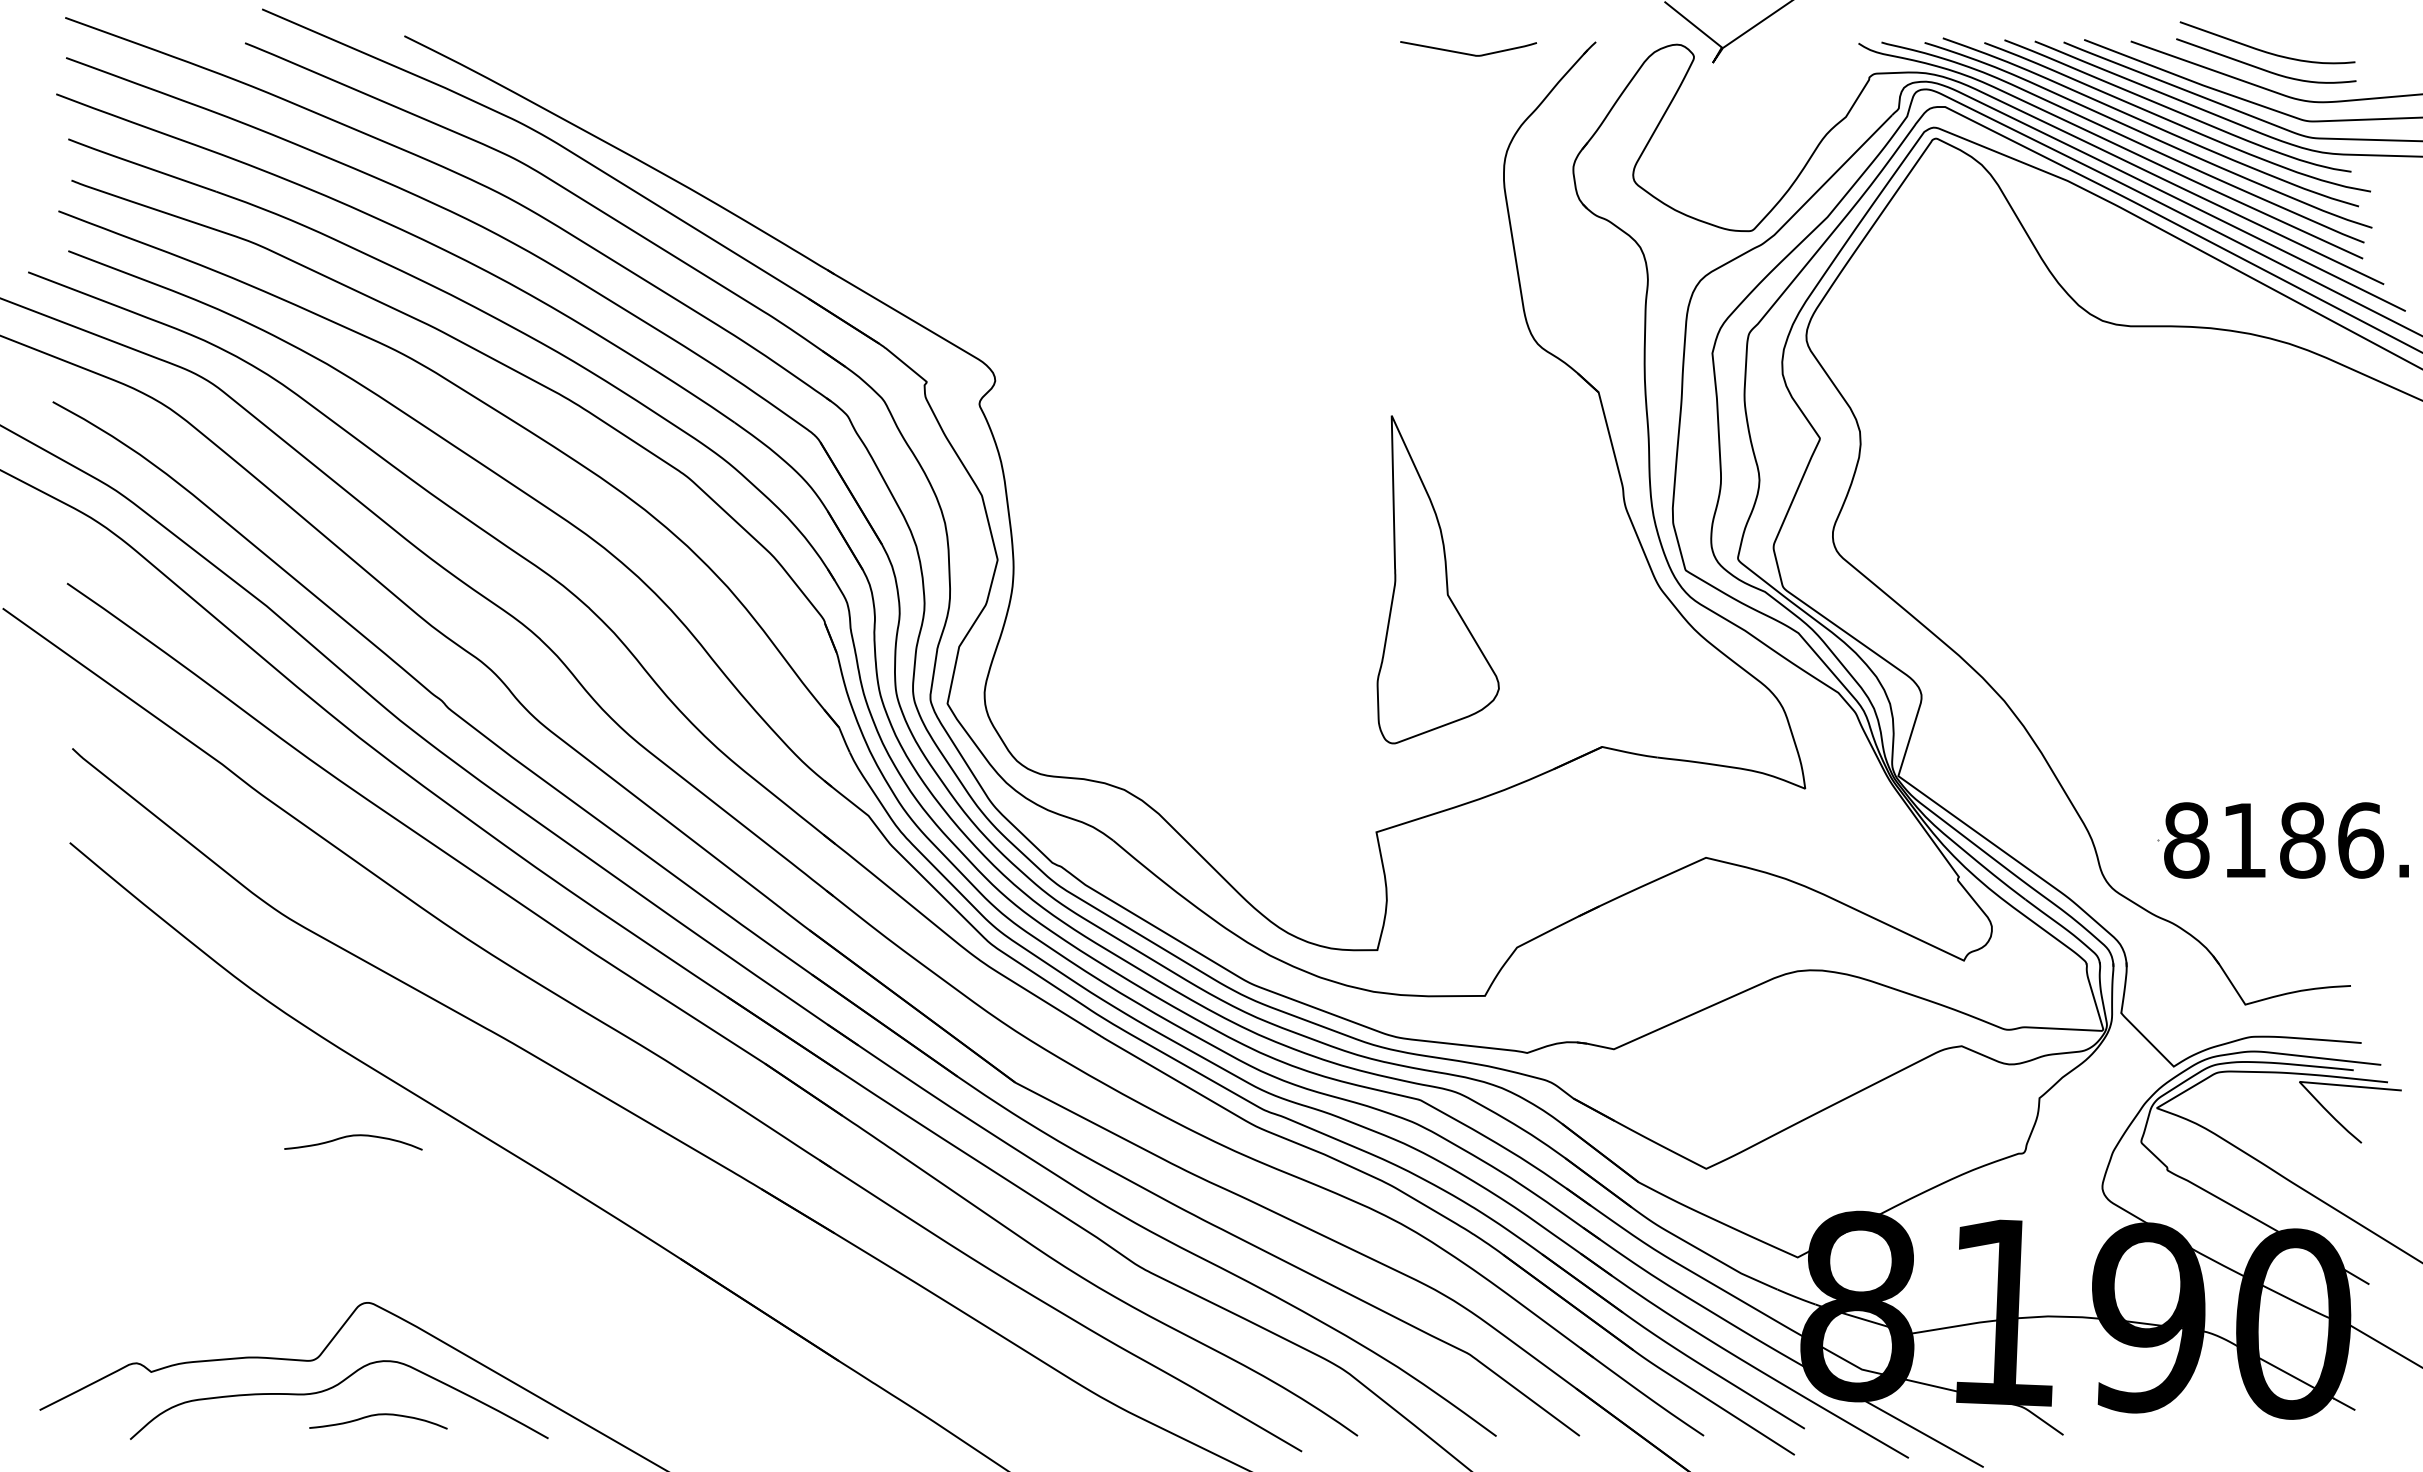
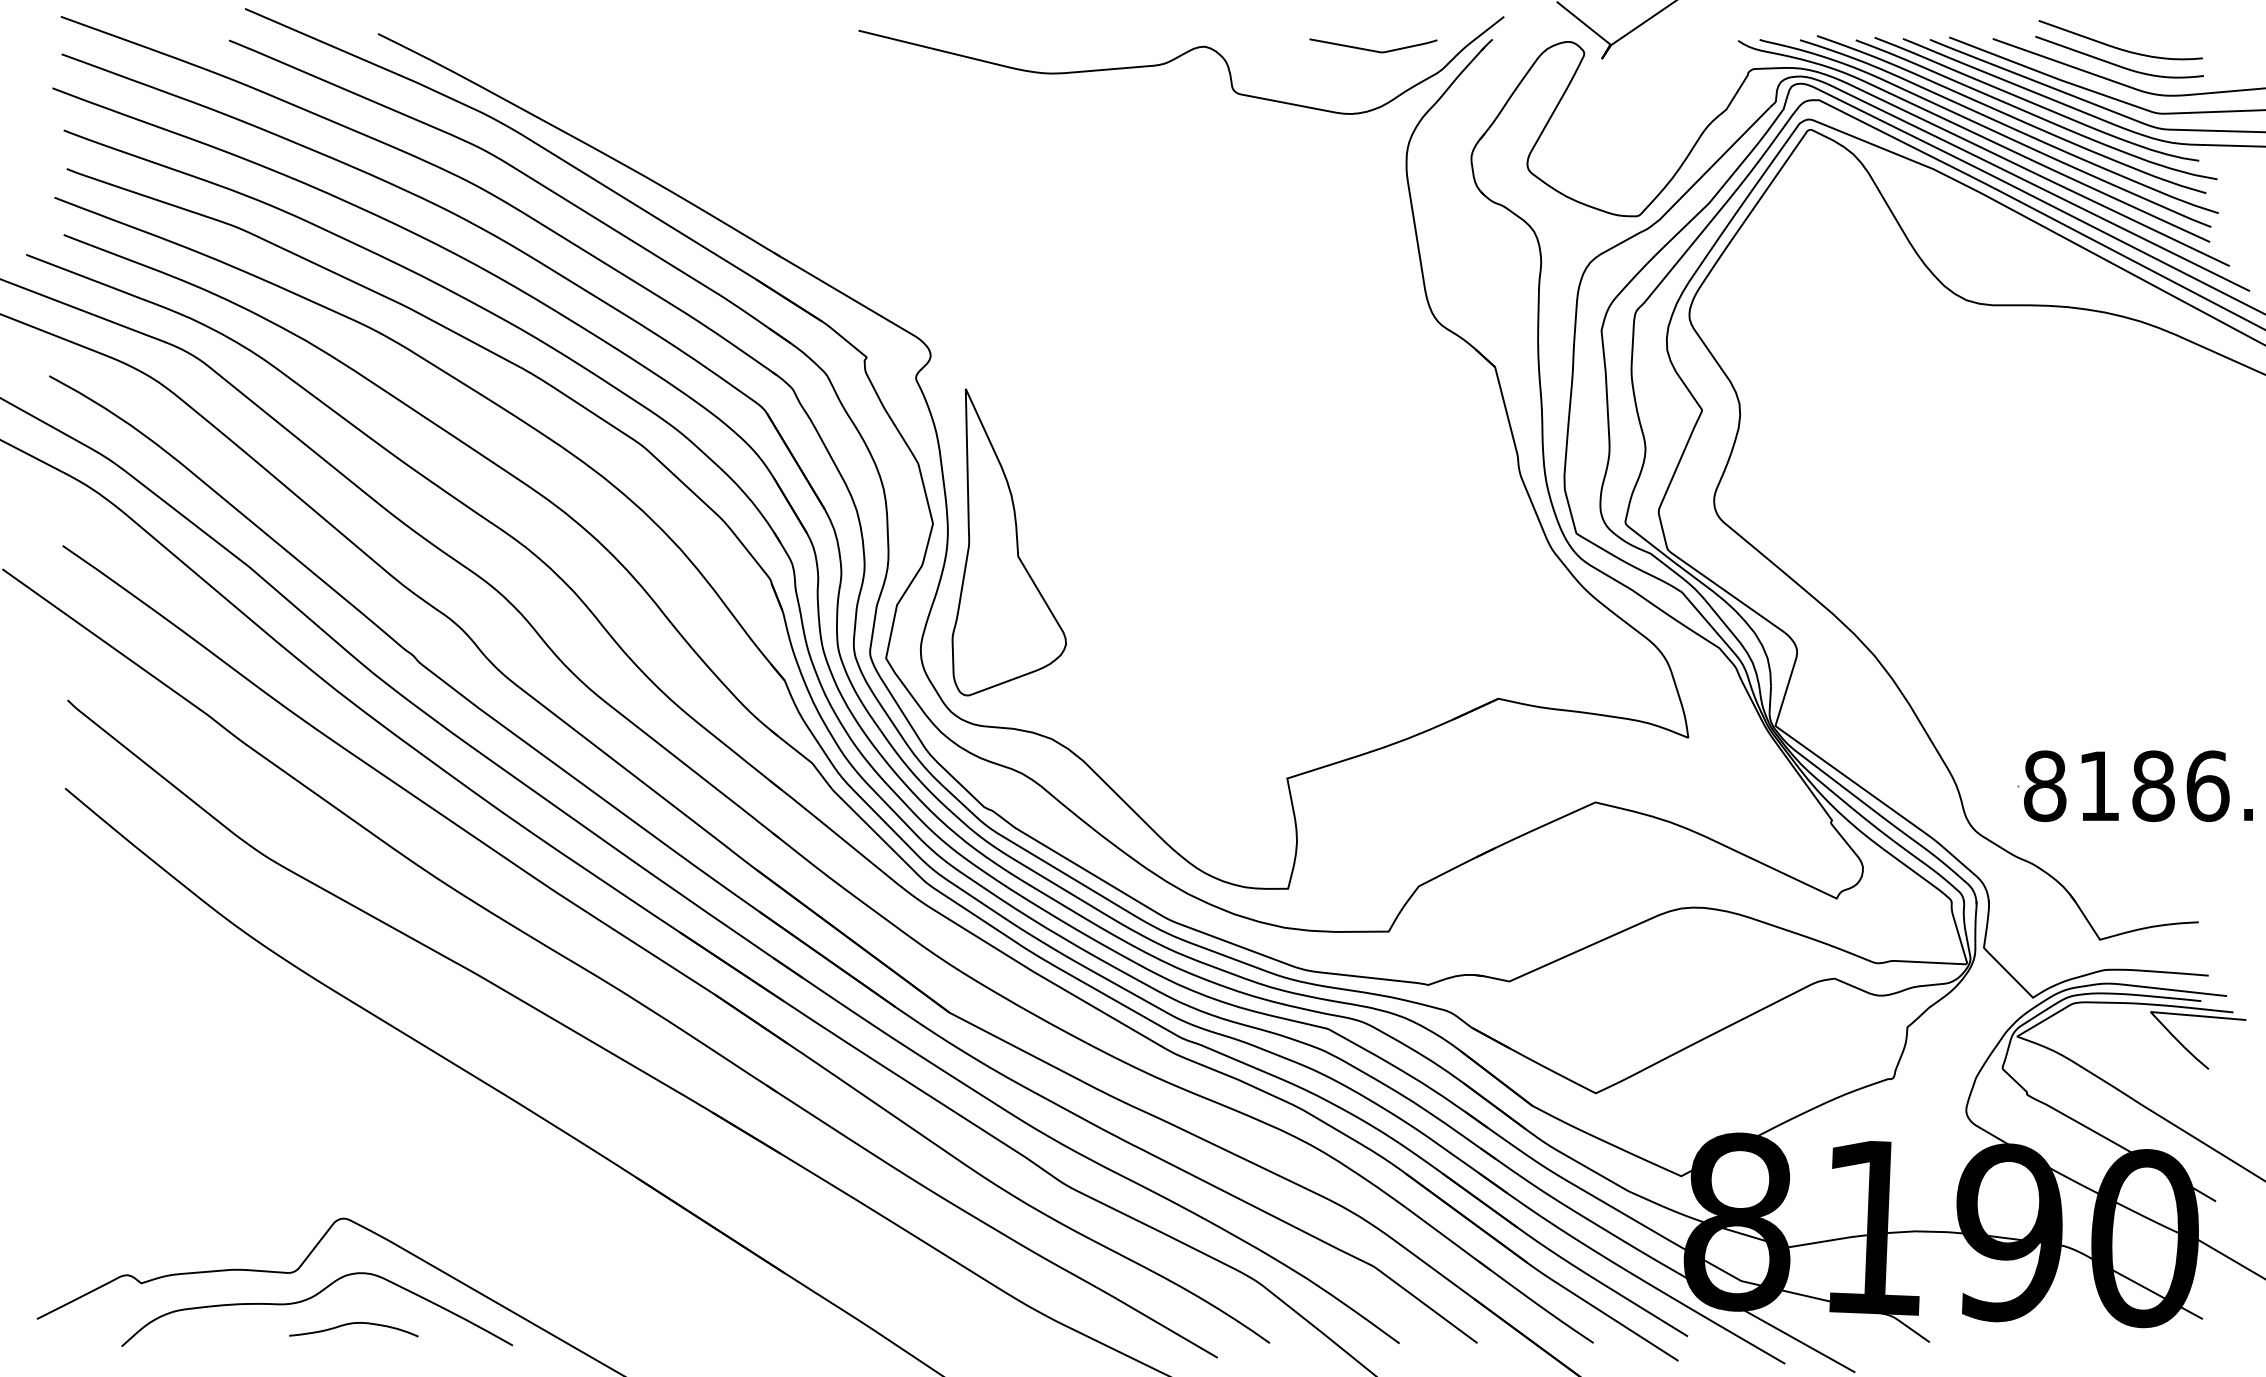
curve: (1259, 62) -> (1177, 58), added
part: (1437, 579) -> (1008, 542), moved
curve: (353, 1136) -> (330, 1063), removed

